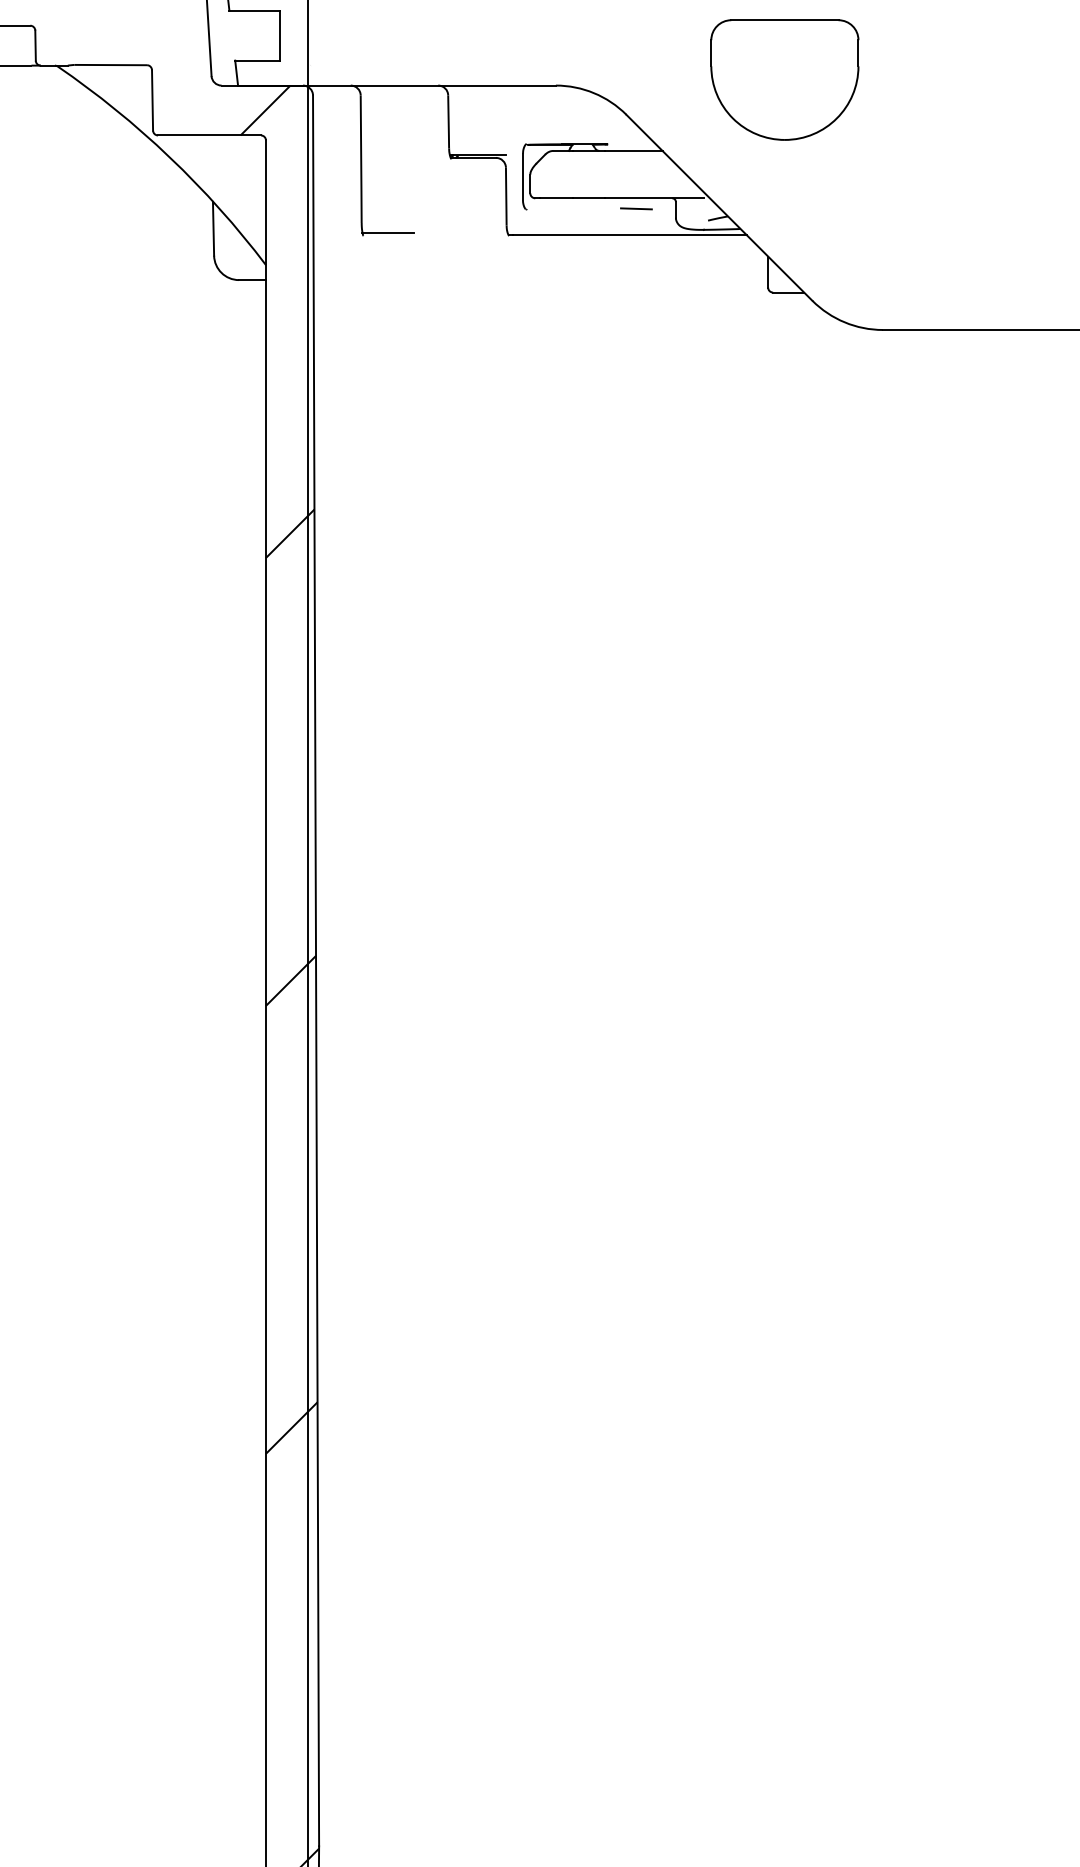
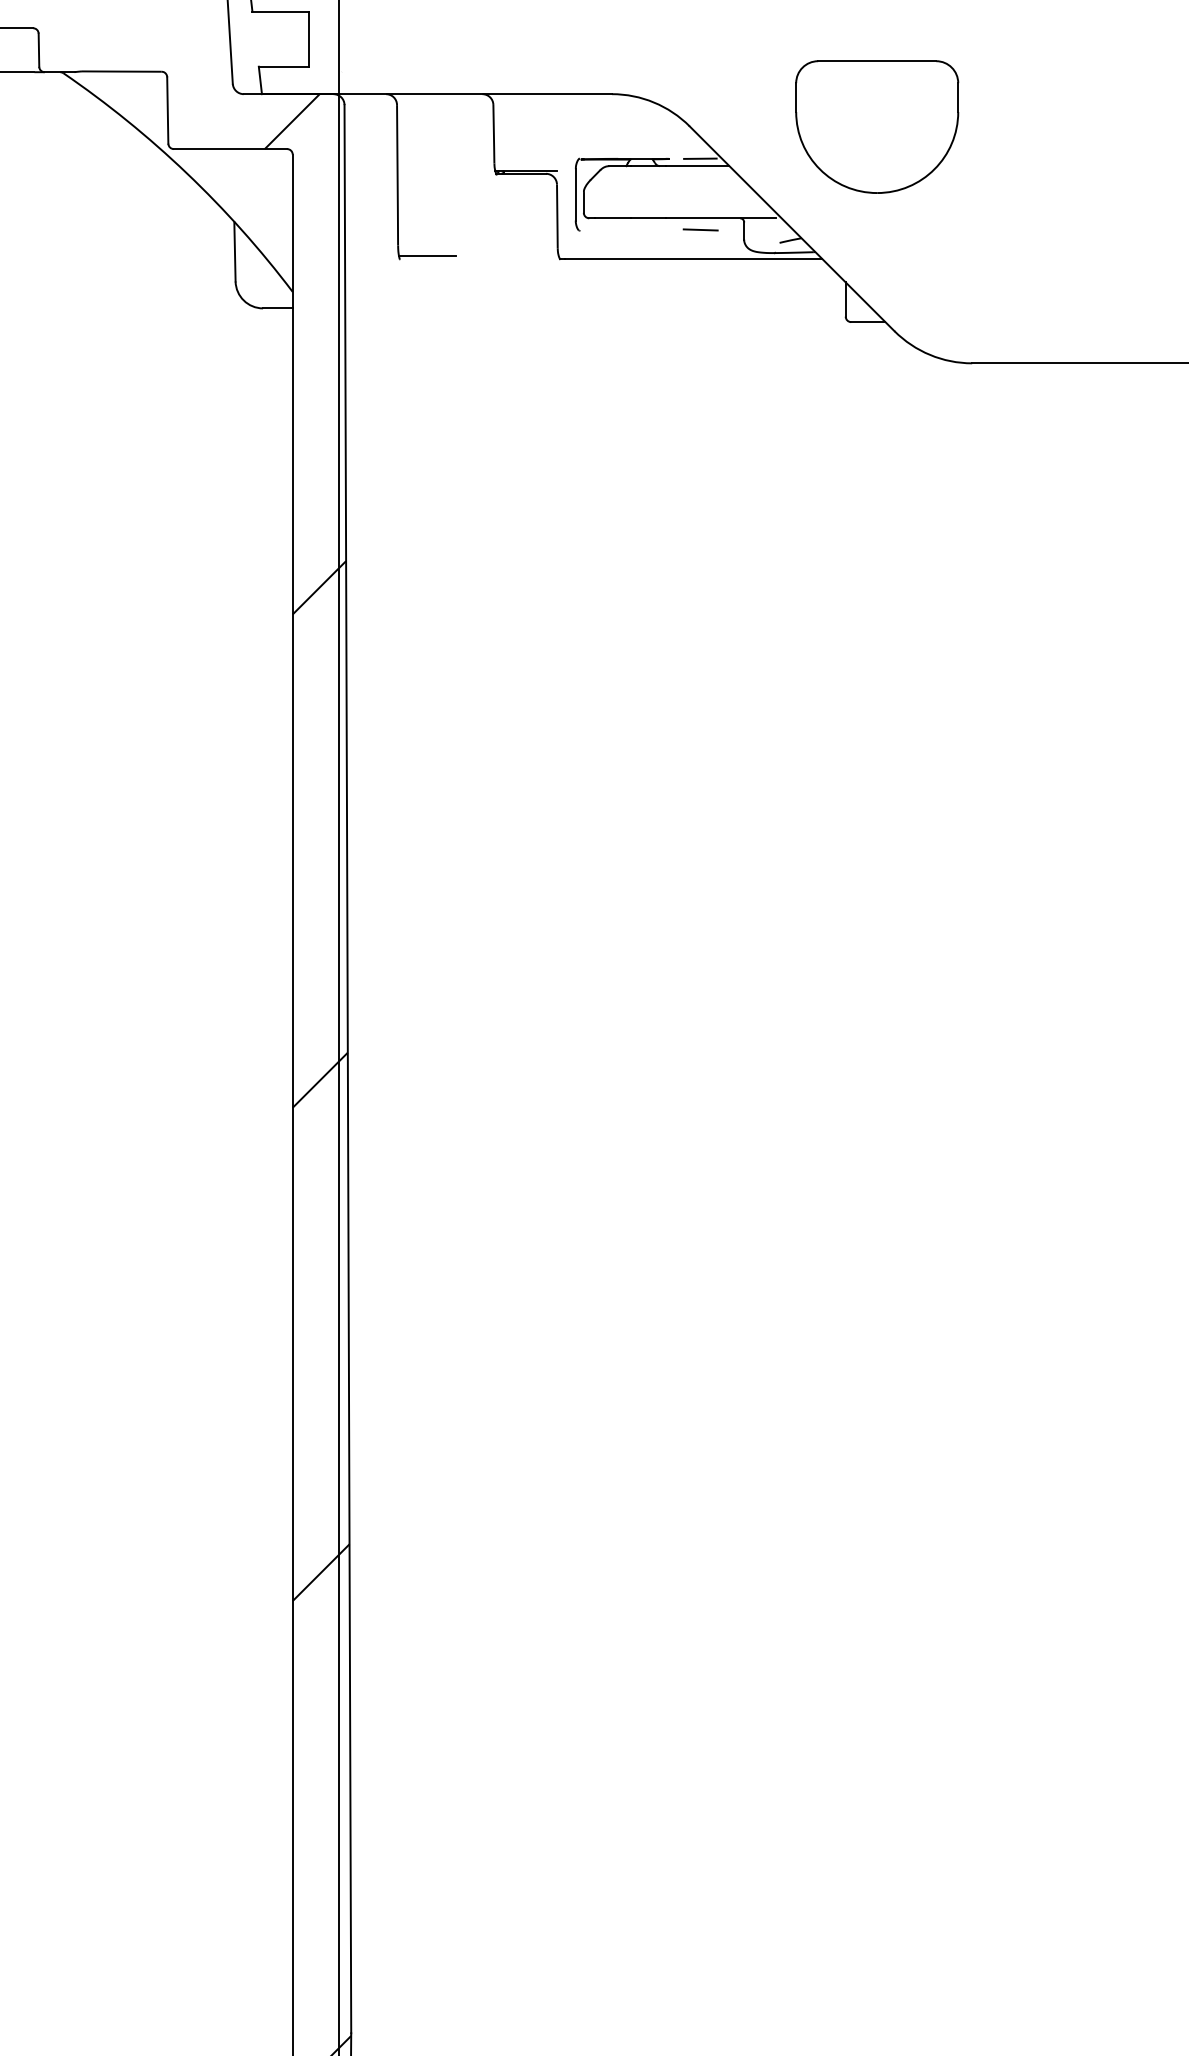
part: (785, 79) -> (877, 126), moved
line: (636, 143) -> (700, 158), added

